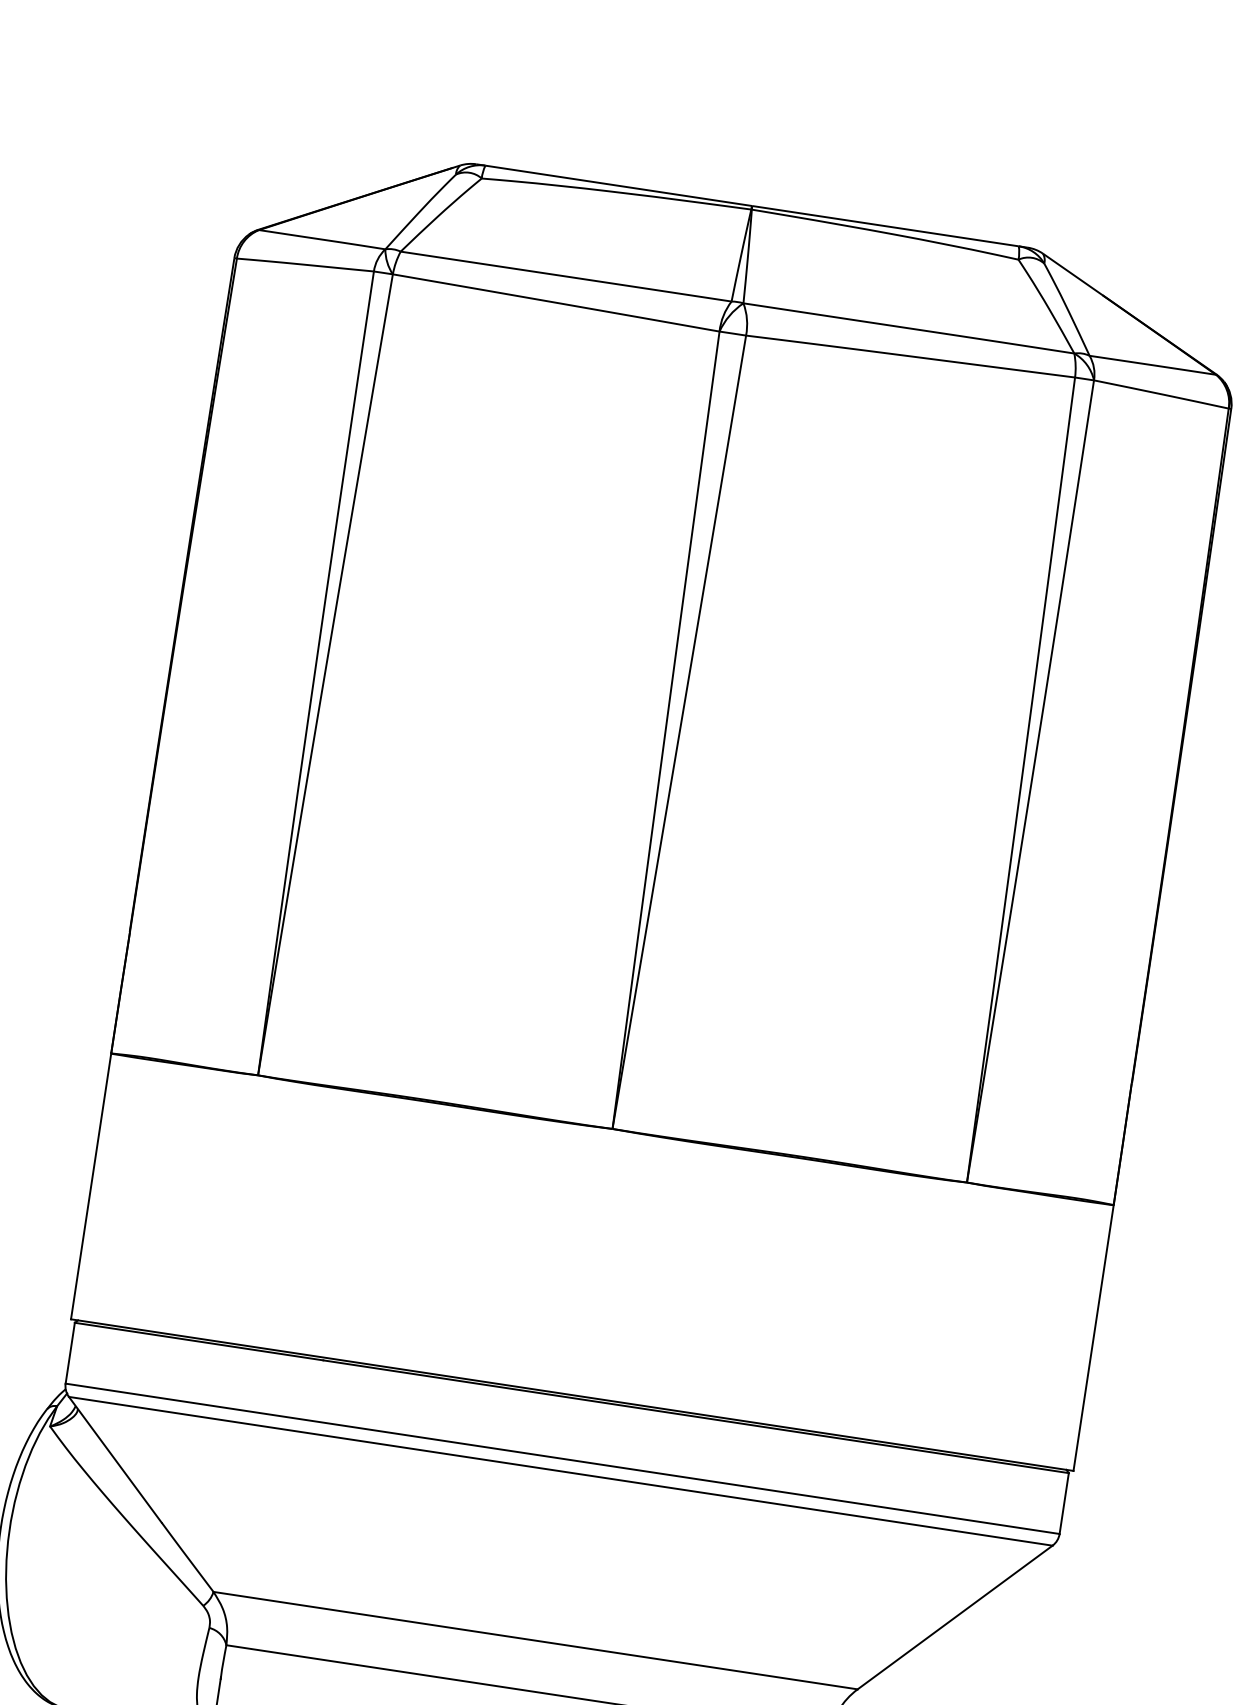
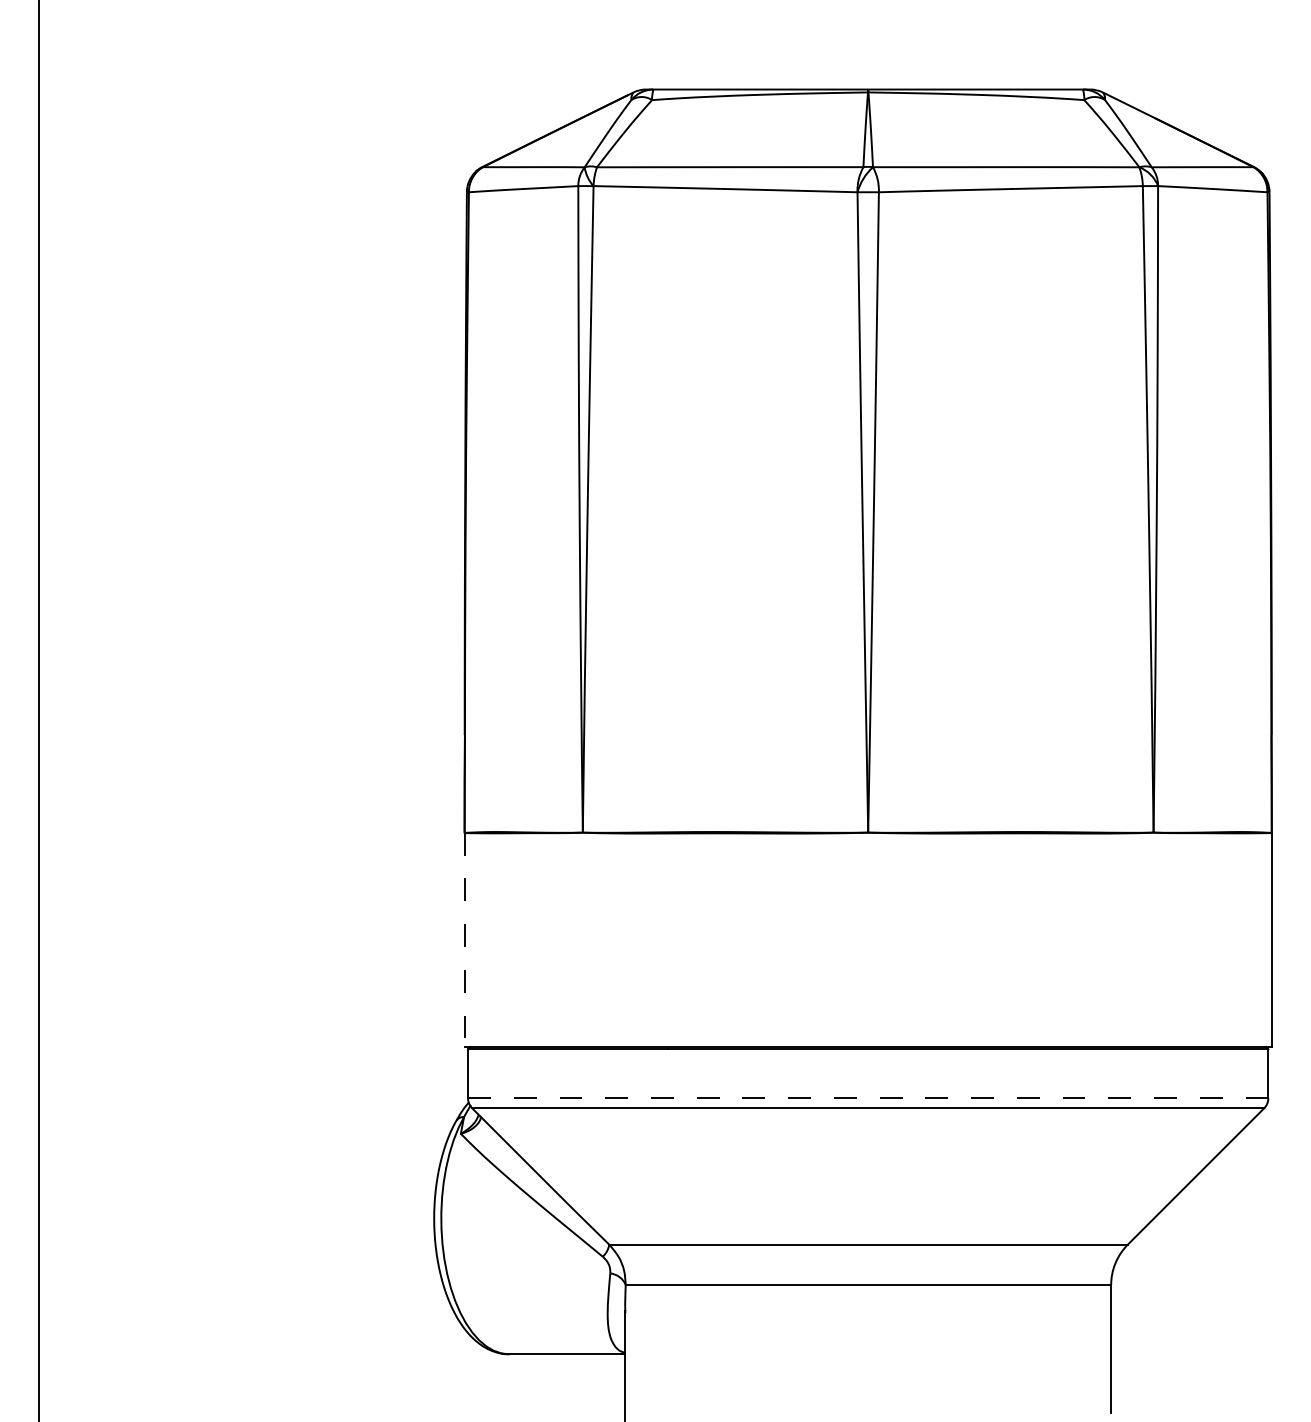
line: (90, 1187) -> (464, 940), solid -> dashed
line: (562, 1459) -> (868, 1098), solid -> dashed

